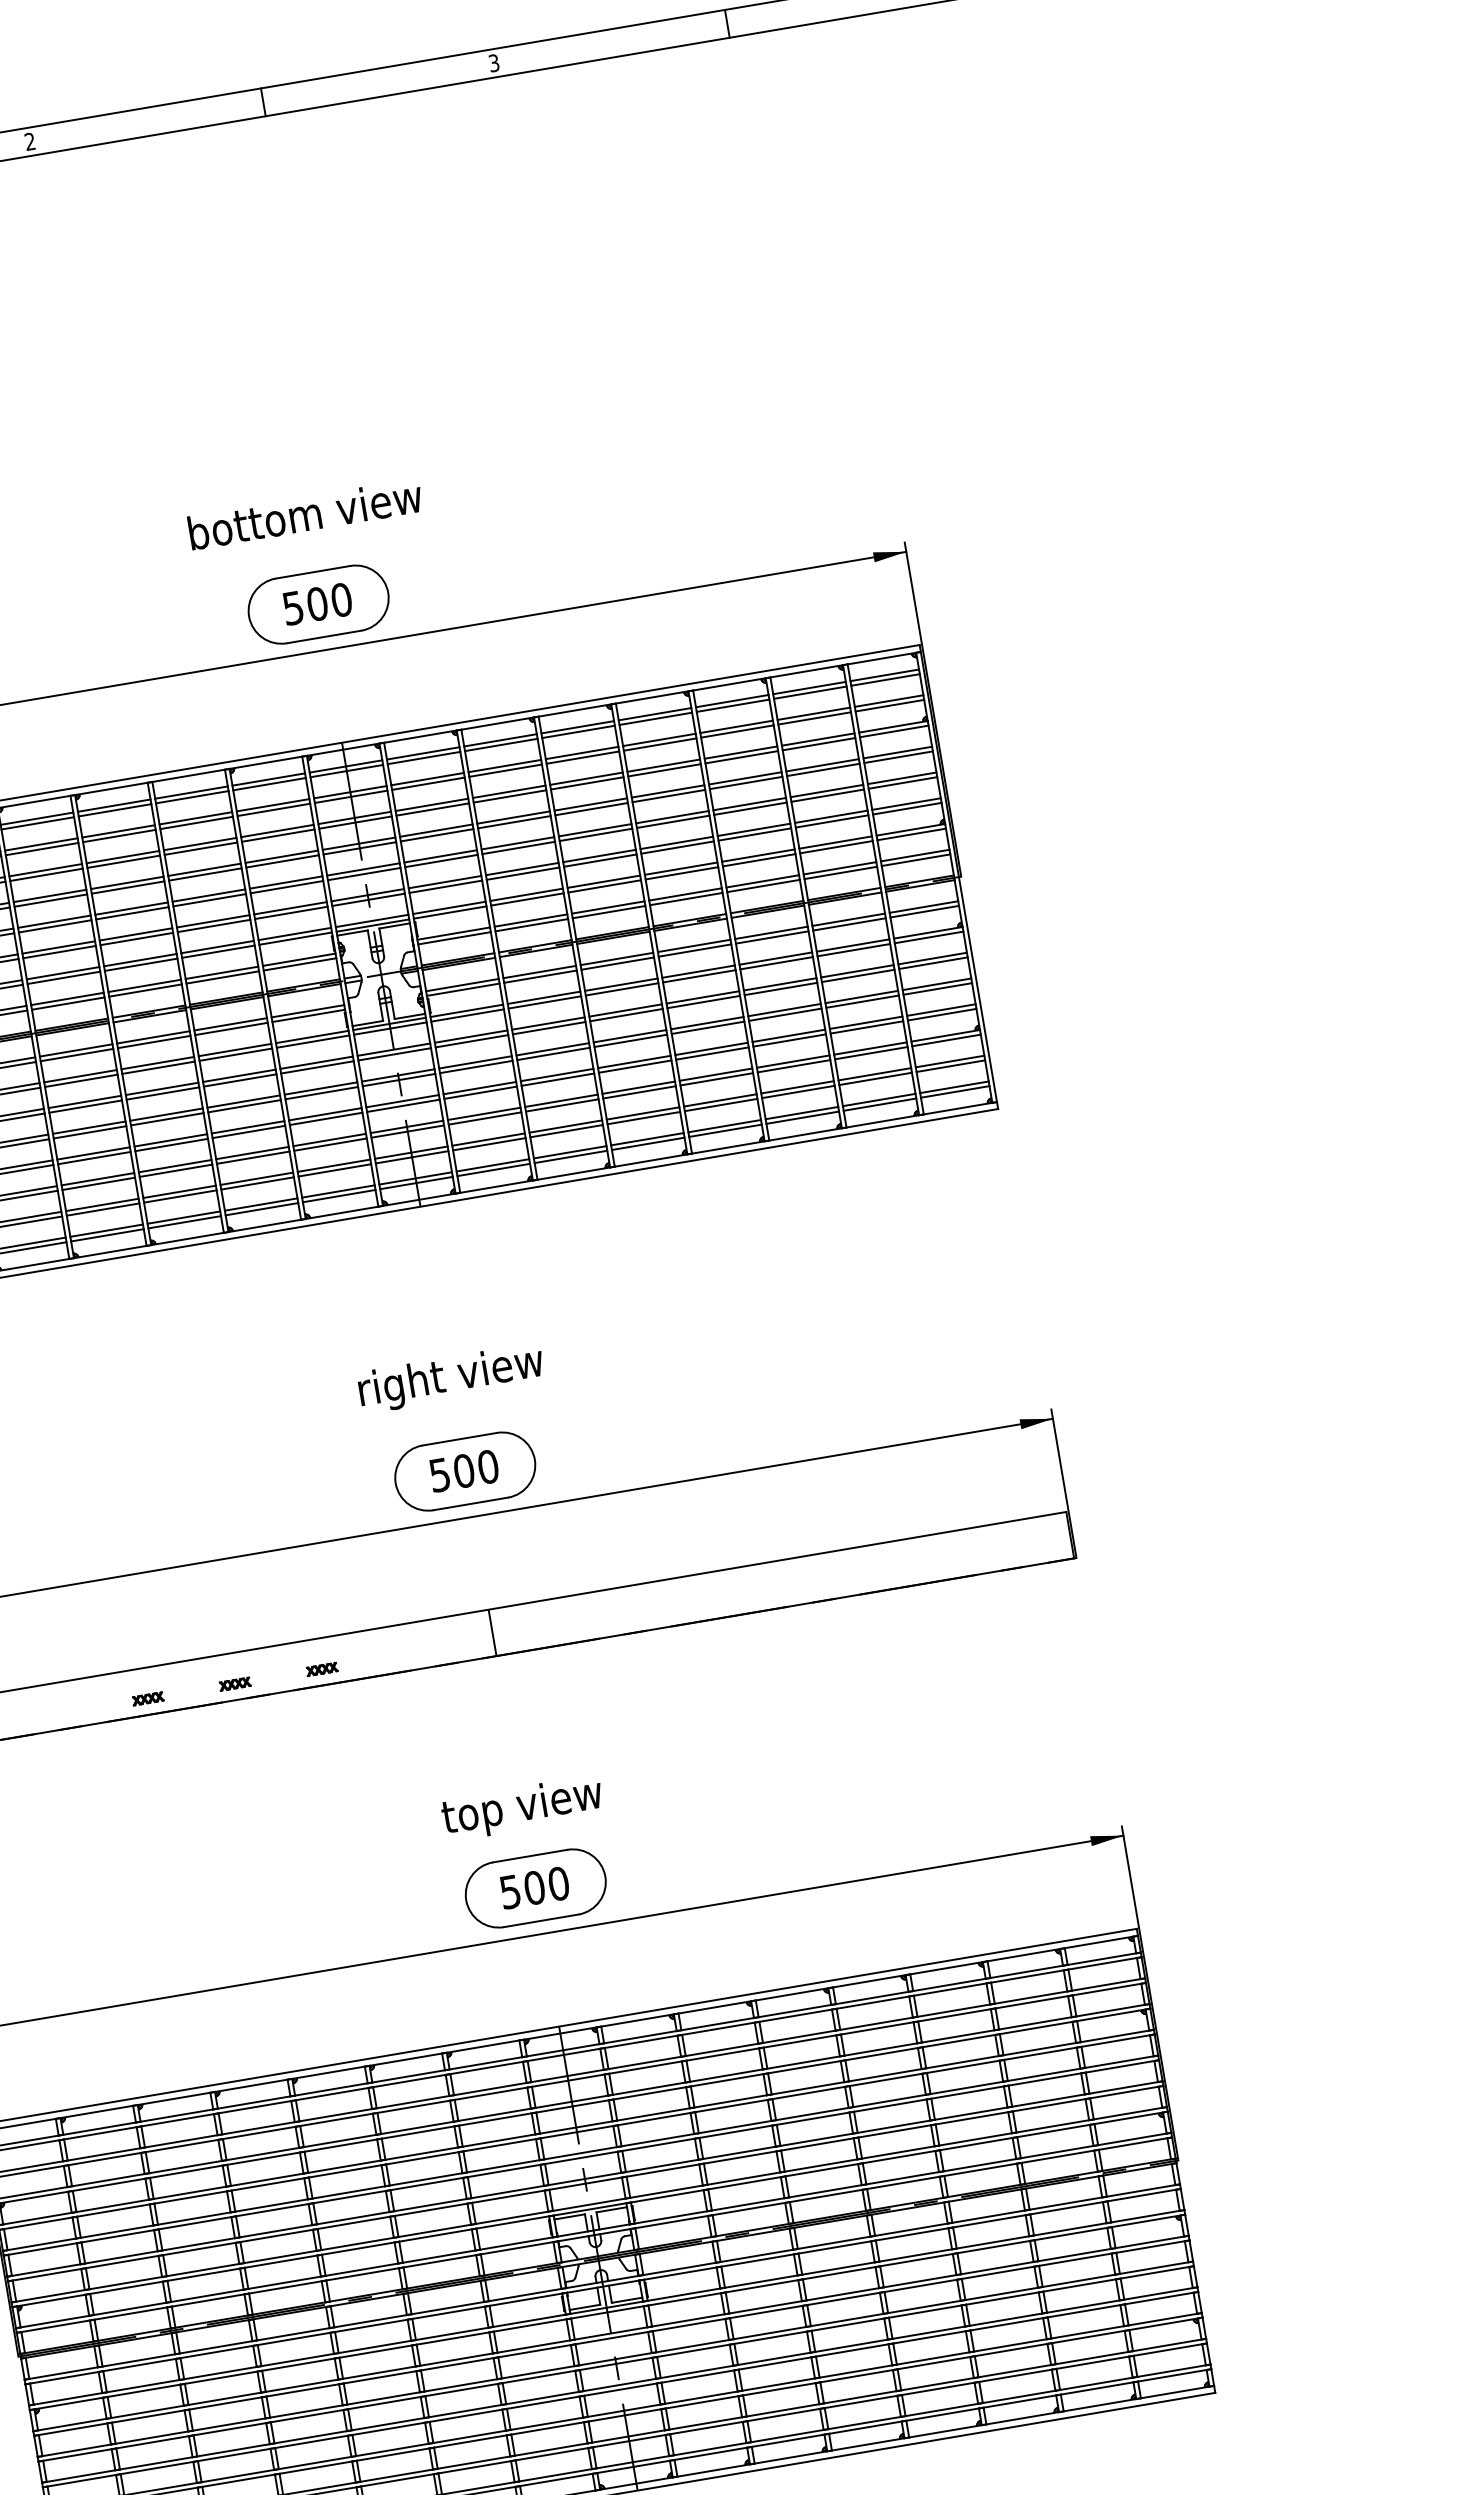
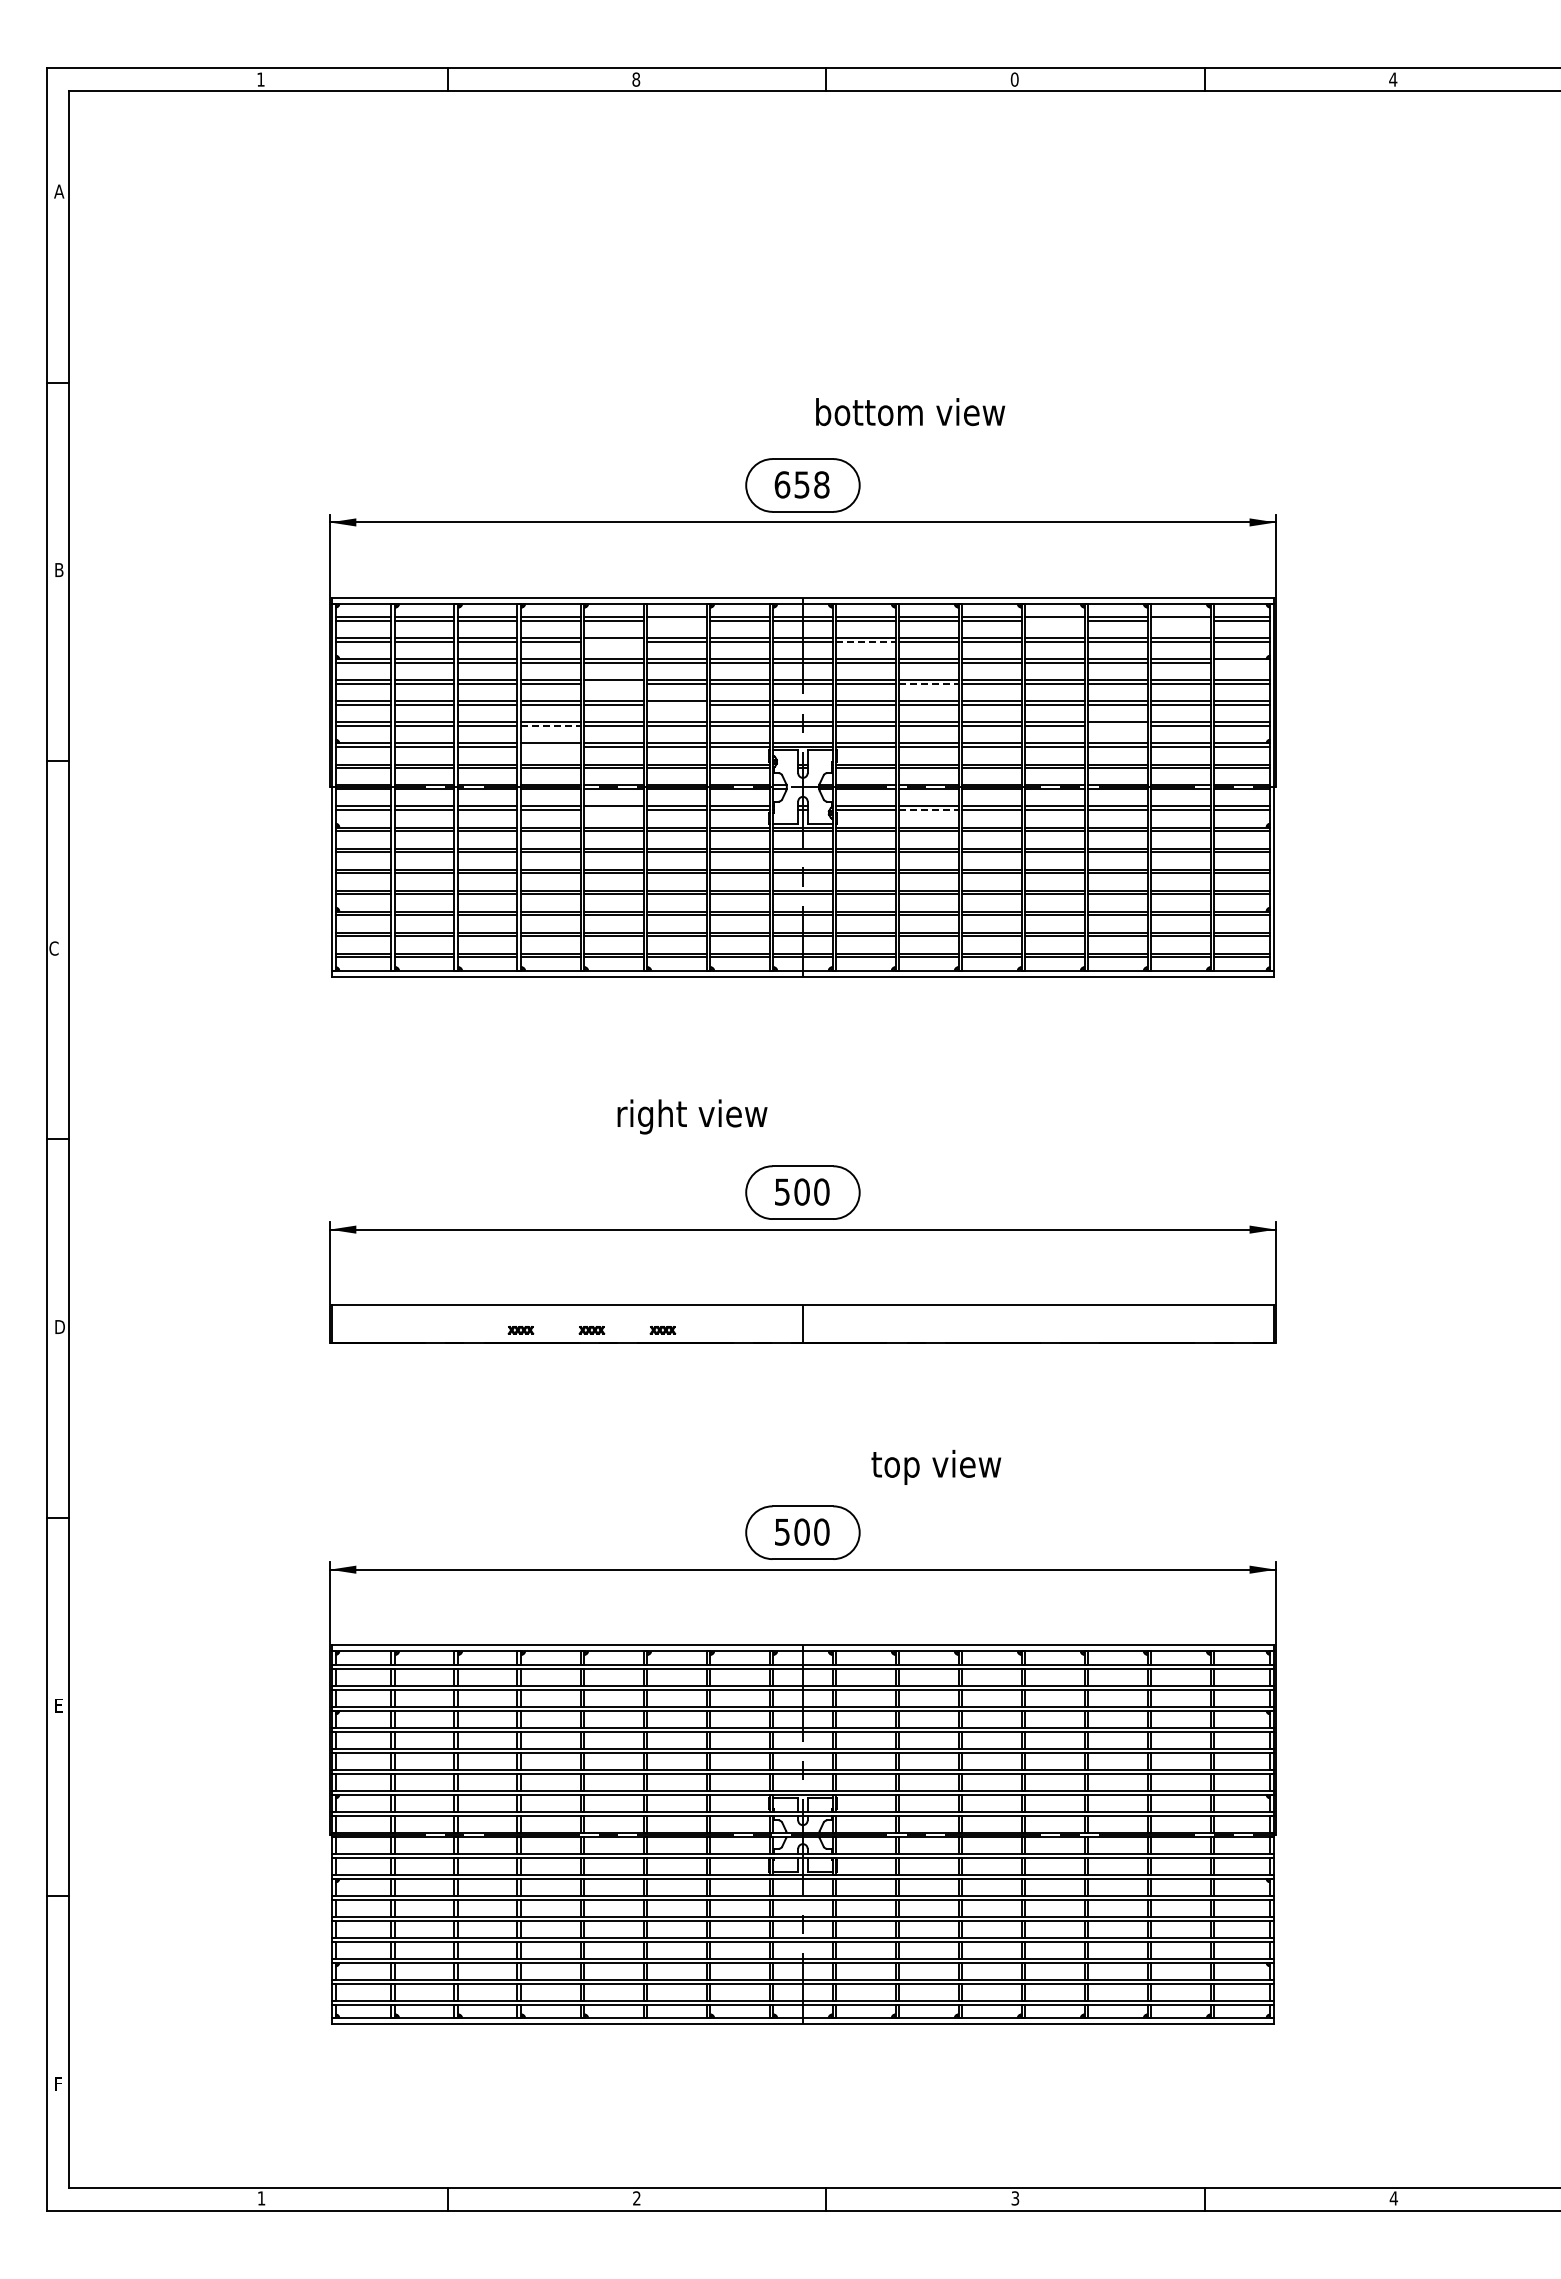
text: (493, 63) -> (1014, 79), 3 -> 0
text: (30, 141) -> (636, 79), 2 -> 8
text: (305, 514) -> (910, 412), moved
text: (316, 603) -> (801, 484), 500 -> 658
line: (809, 693) -> (1180, 621), removed
line: (655, 719) -> (1054, 621), removed
line: (894, 731) -> (1242, 663), removed
line: (427, 784) -> (865, 642), solid -> dashed
line: (191, 797) -> (676, 621), removed
line: (513, 822) -> (928, 684), solid -> dashed
line: (754, 834) -> (1117, 726), removed
line: (118, 836) -> (613, 642), removed
line: (127, 887) -> (613, 684), removed
line: (209, 900) -> (676, 705), removed
line: (59, 952) -> (550, 726), solid -> dashed
line: (539, 977) -> (928, 810), solid -> dashed
line: (63, 978) -> (550, 747), removed
line: (153, 1042) -> (613, 810), removed
text: (451, 1377) -> (692, 1116), moved
text: (522, 1807) -> (936, 1466), moved

